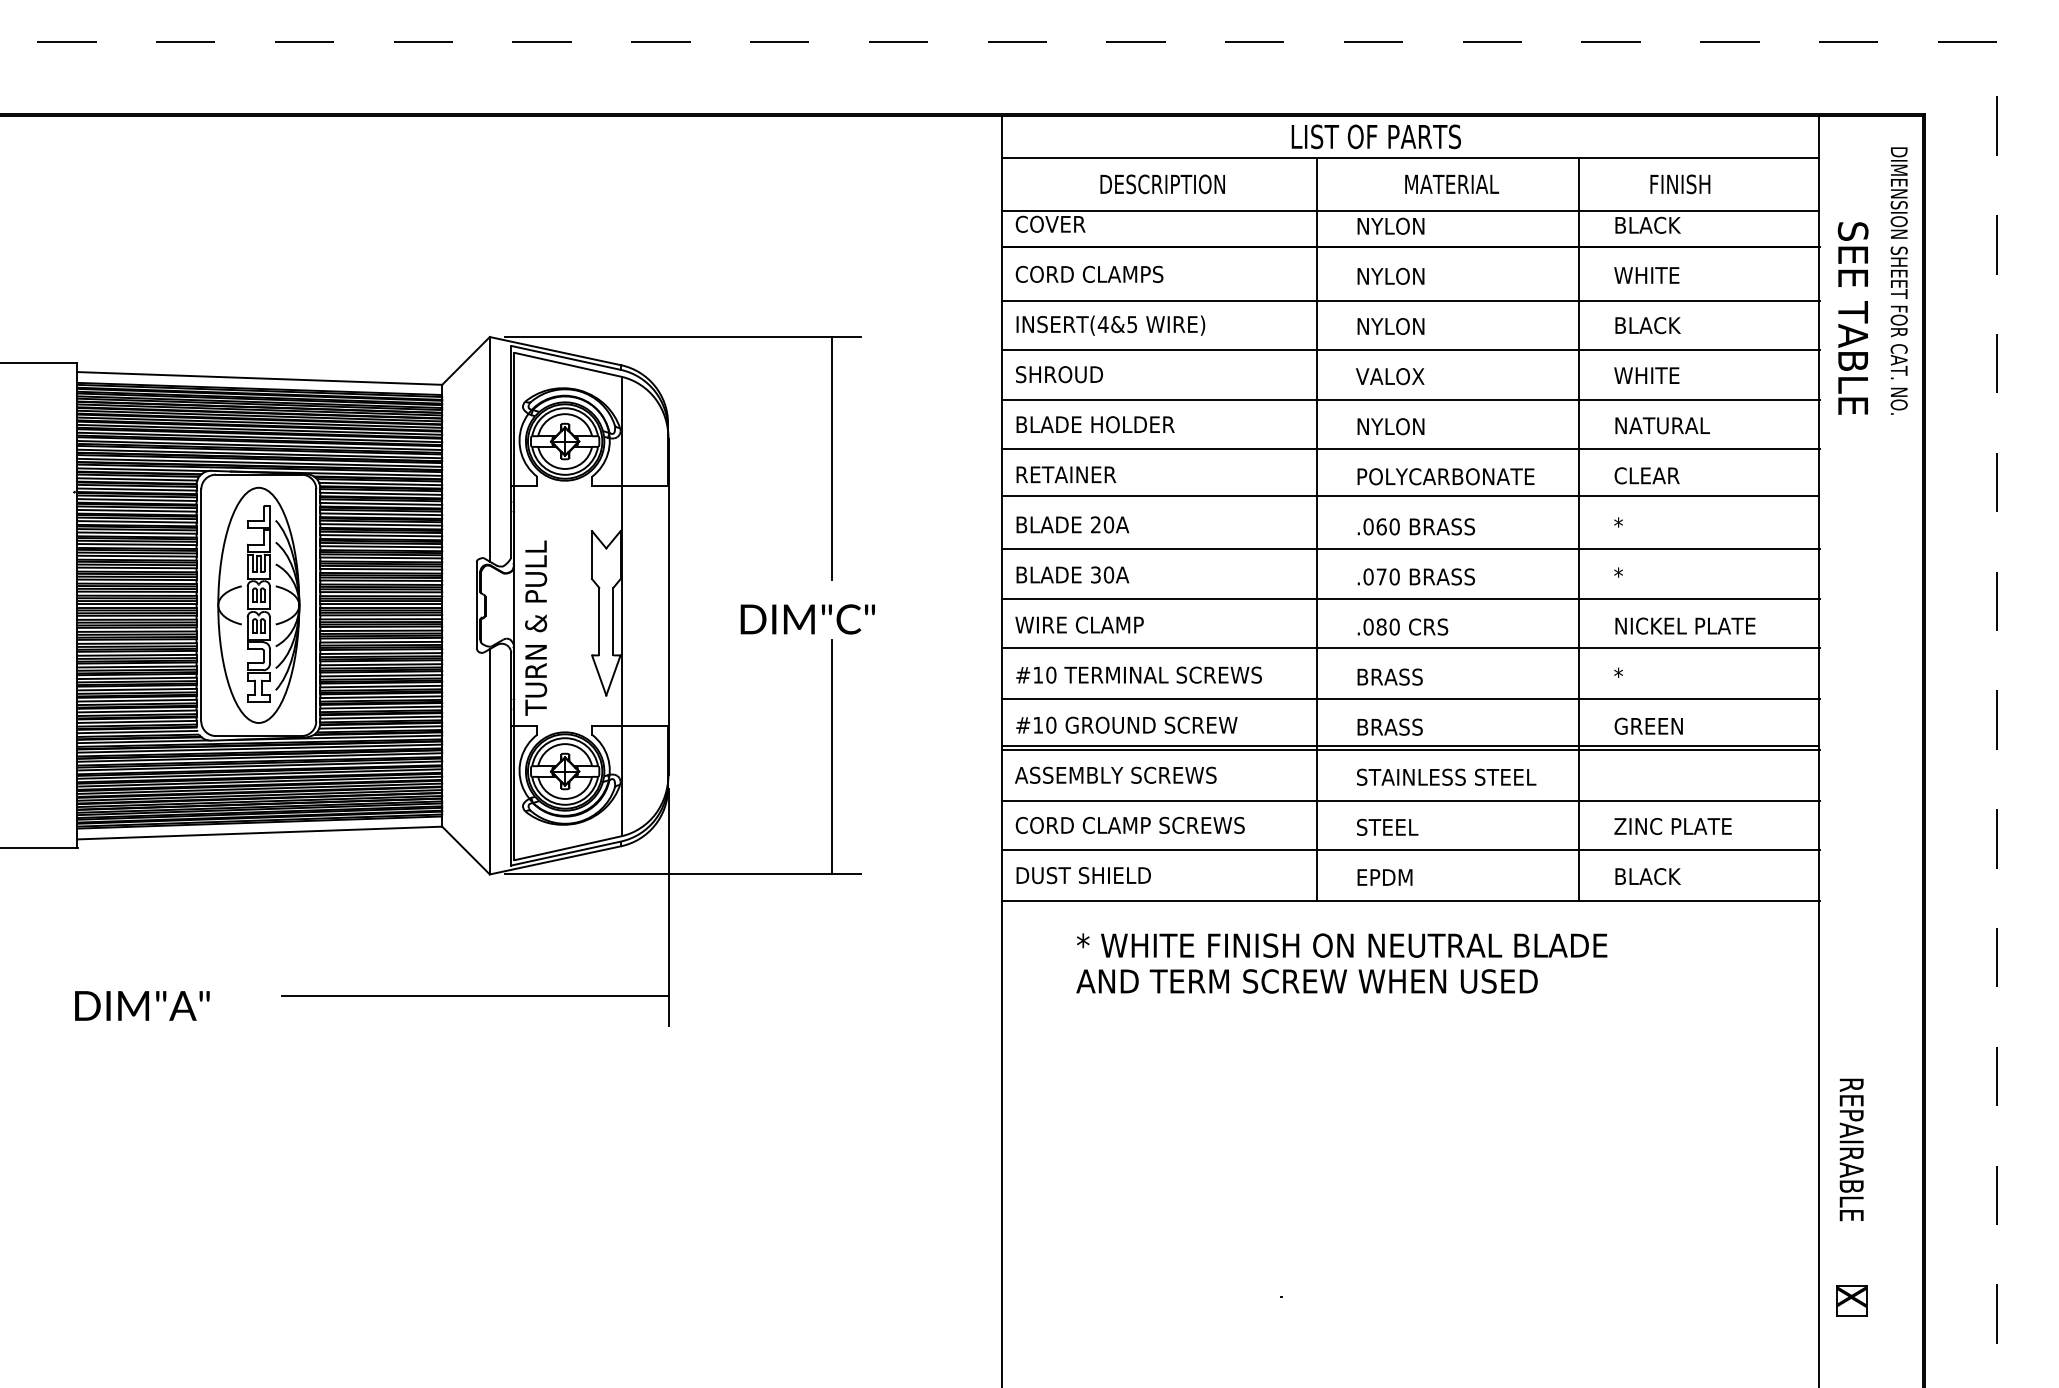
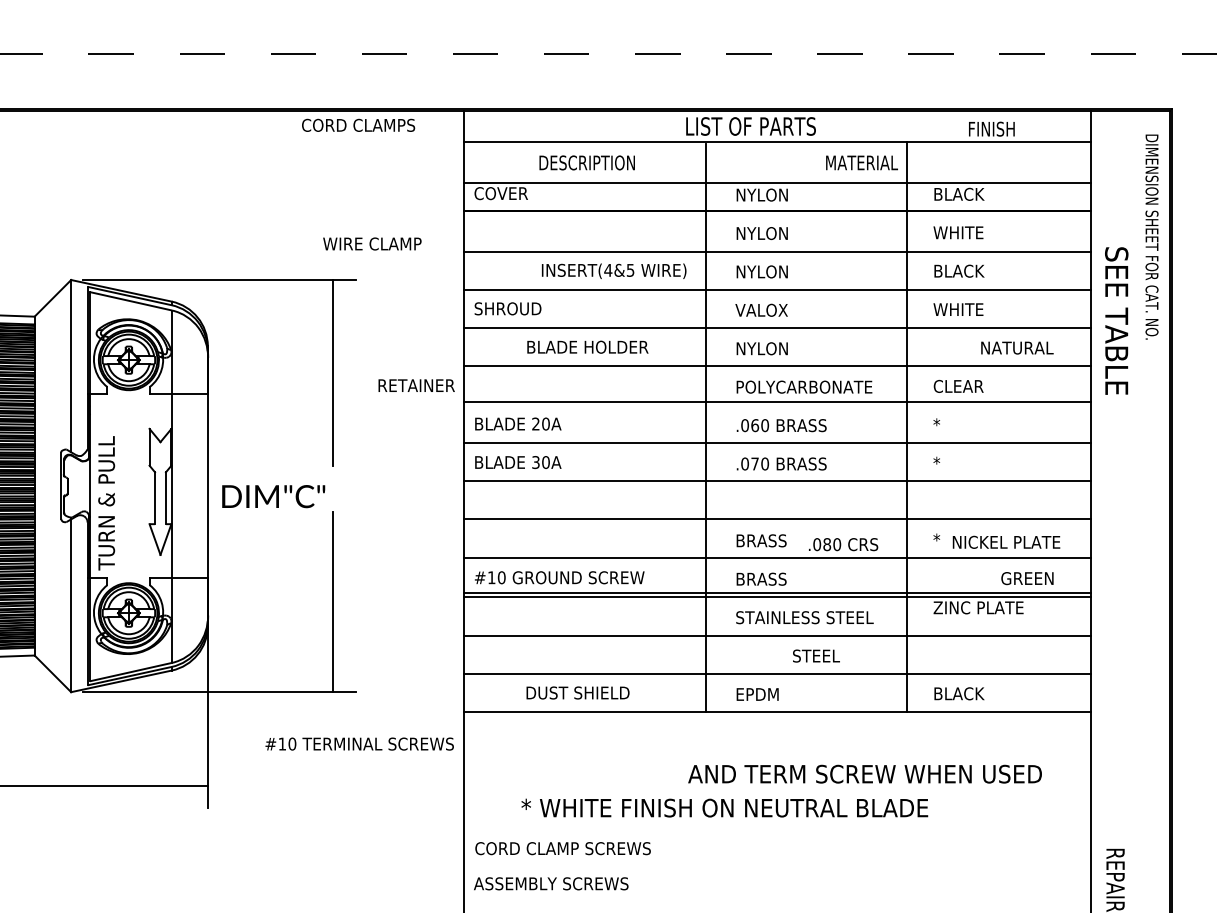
text: (1451, 183) -> (861, 162), moved
text: (1680, 184) -> (991, 129), moved
text: (1089, 273) -> (358, 124), moved
text: (1852, 318) -> (1116, 321), moved
text: (1110, 325) -> (613, 271), moved
text: (1095, 424) -> (587, 347), moved
text: (1662, 425) -> (1017, 347), moved
text: (1066, 474) -> (416, 385), moved
text: (807, 619) -> (273, 496), moved
text: (1079, 624) -> (372, 243), moved
text: (1685, 625) -> (1006, 541), moved
text: (1402, 626) -> (843, 544), moved
text: (1138, 674) -> (359, 743), moved
text: (1648, 725) -> (1027, 577), moved
text: (1115, 774) -> (550, 883), moved
text: (1129, 824) -> (562, 847), moved
text: (1387, 826) -> (816, 655), moved
text: (1672, 826) -> (978, 607), moved
text: (1083, 875) -> (577, 692), moved
text: (1342, 945) -> (725, 808), moved
text: (1306, 981) -> (864, 774), moved

